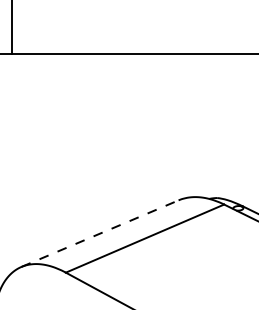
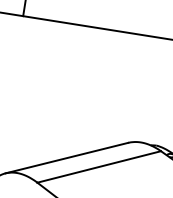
line: (100, 233) -> (67, 158), dashed -> solid

